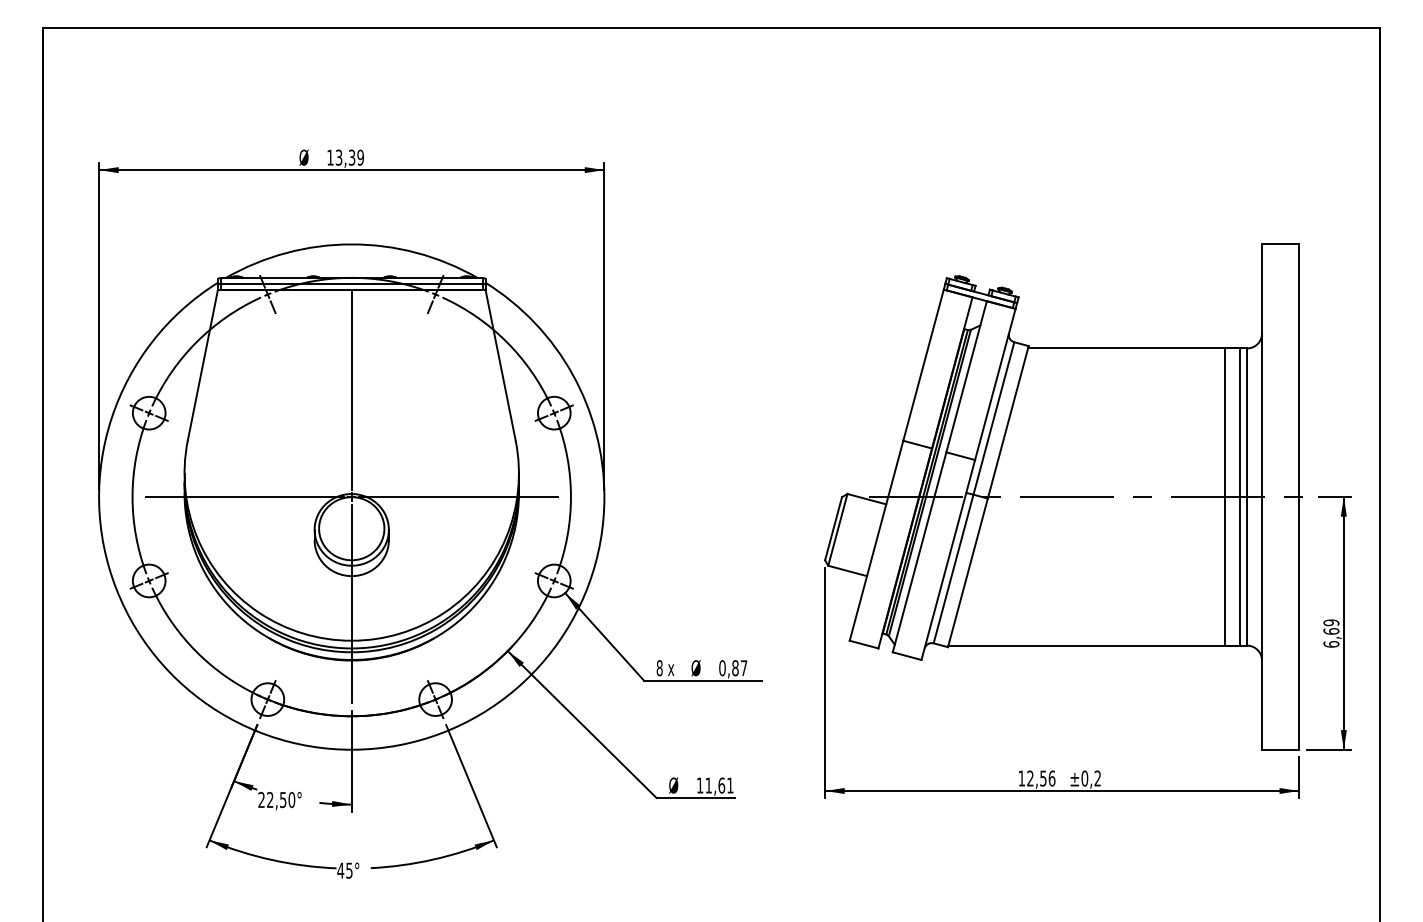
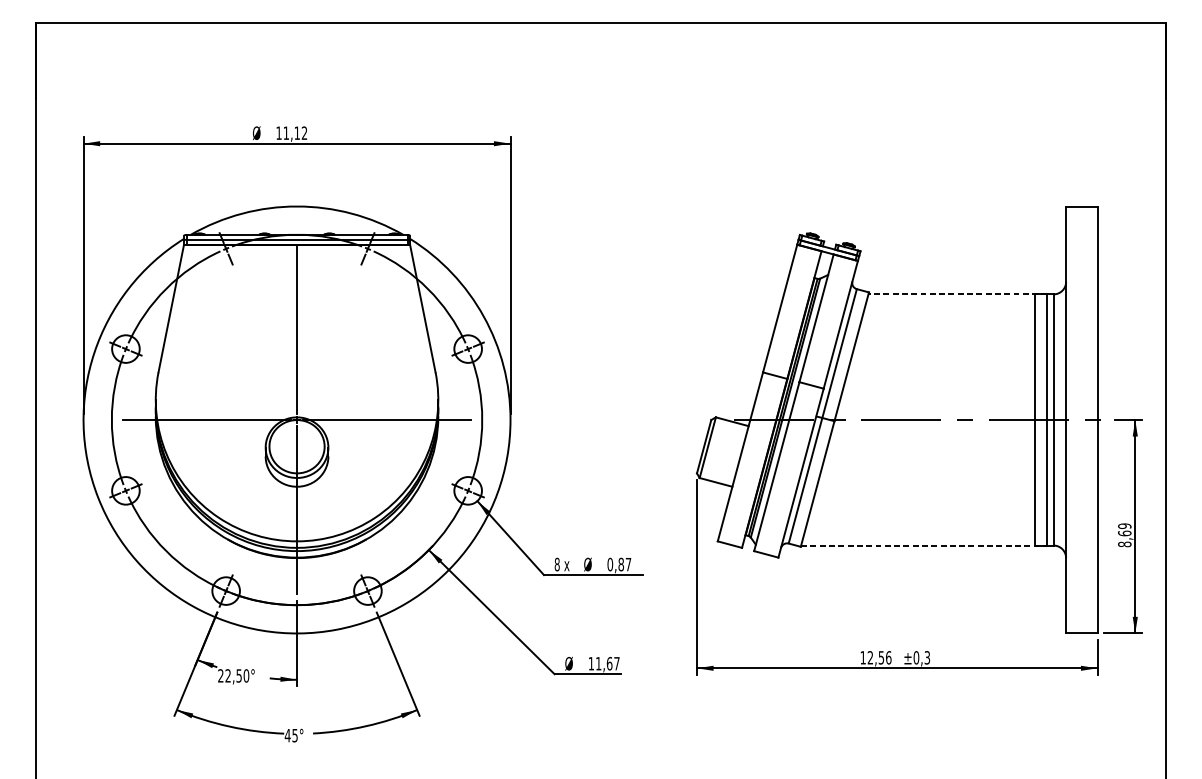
text: (349, 157) -> (295, 133), 13,39 -> 11,12
line: (1133, 348) -> (957, 294), solid -> dashed
text: (1331, 644) -> (1124, 544), 6,69 -> 8,69
line: (1094, 645) -> (924, 545), solid -> dashed
text: (1097, 778) -> (927, 657), ±0,2 -> ±0,3
text: (730, 785) -> (617, 663), 11,61 -> 11,67

